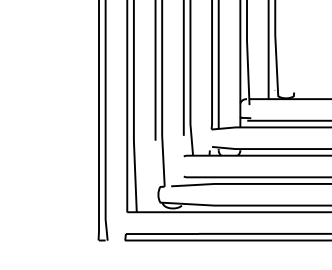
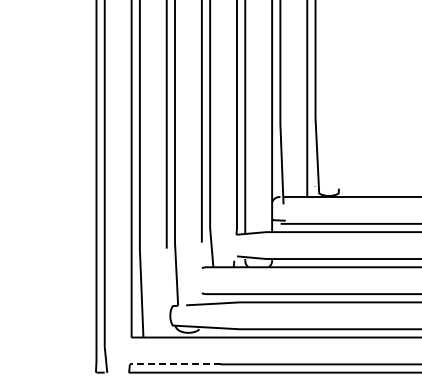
line: (161, 233) -> (174, 364), solid -> dashed

